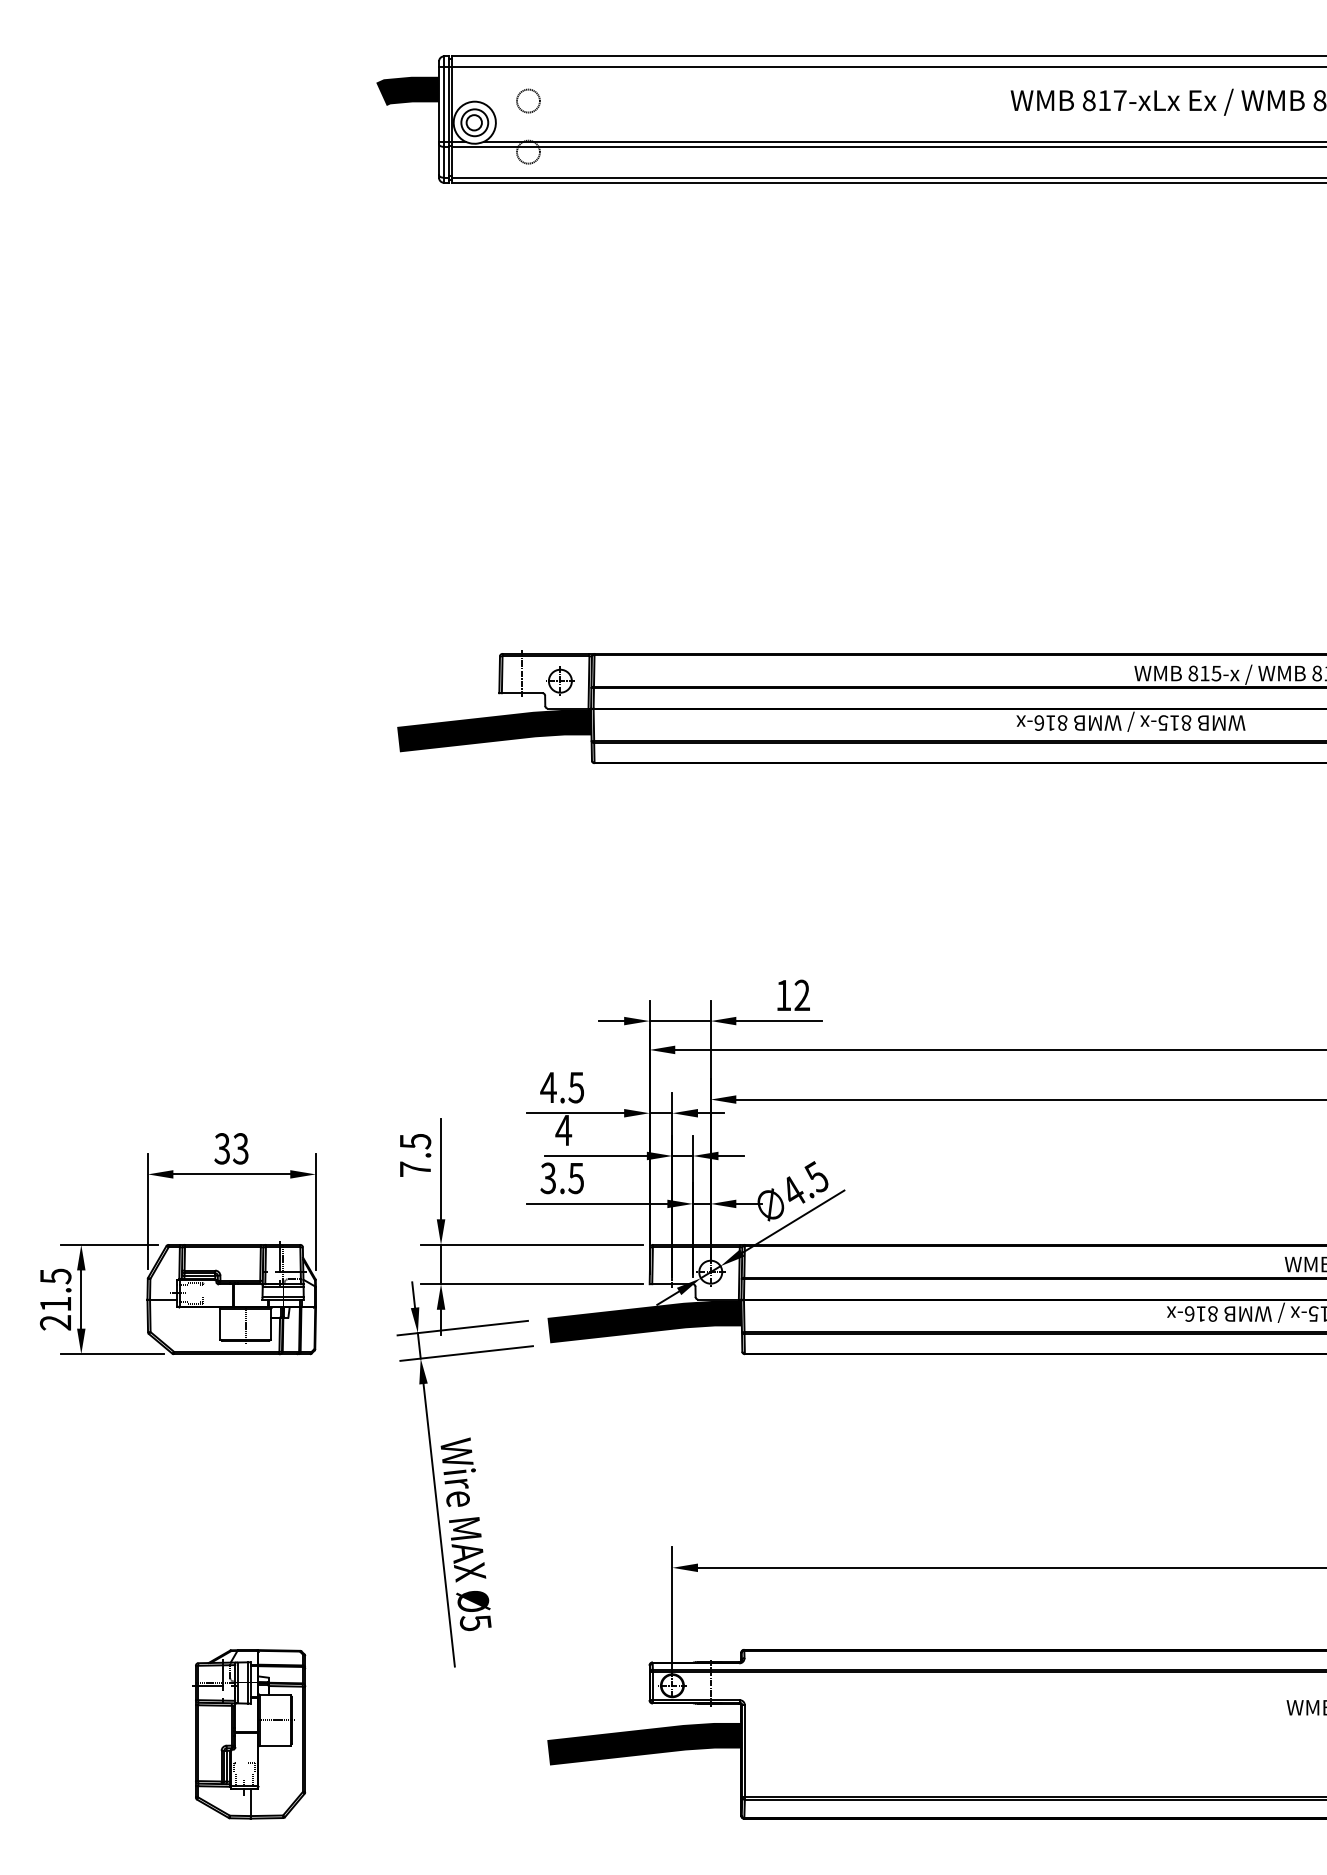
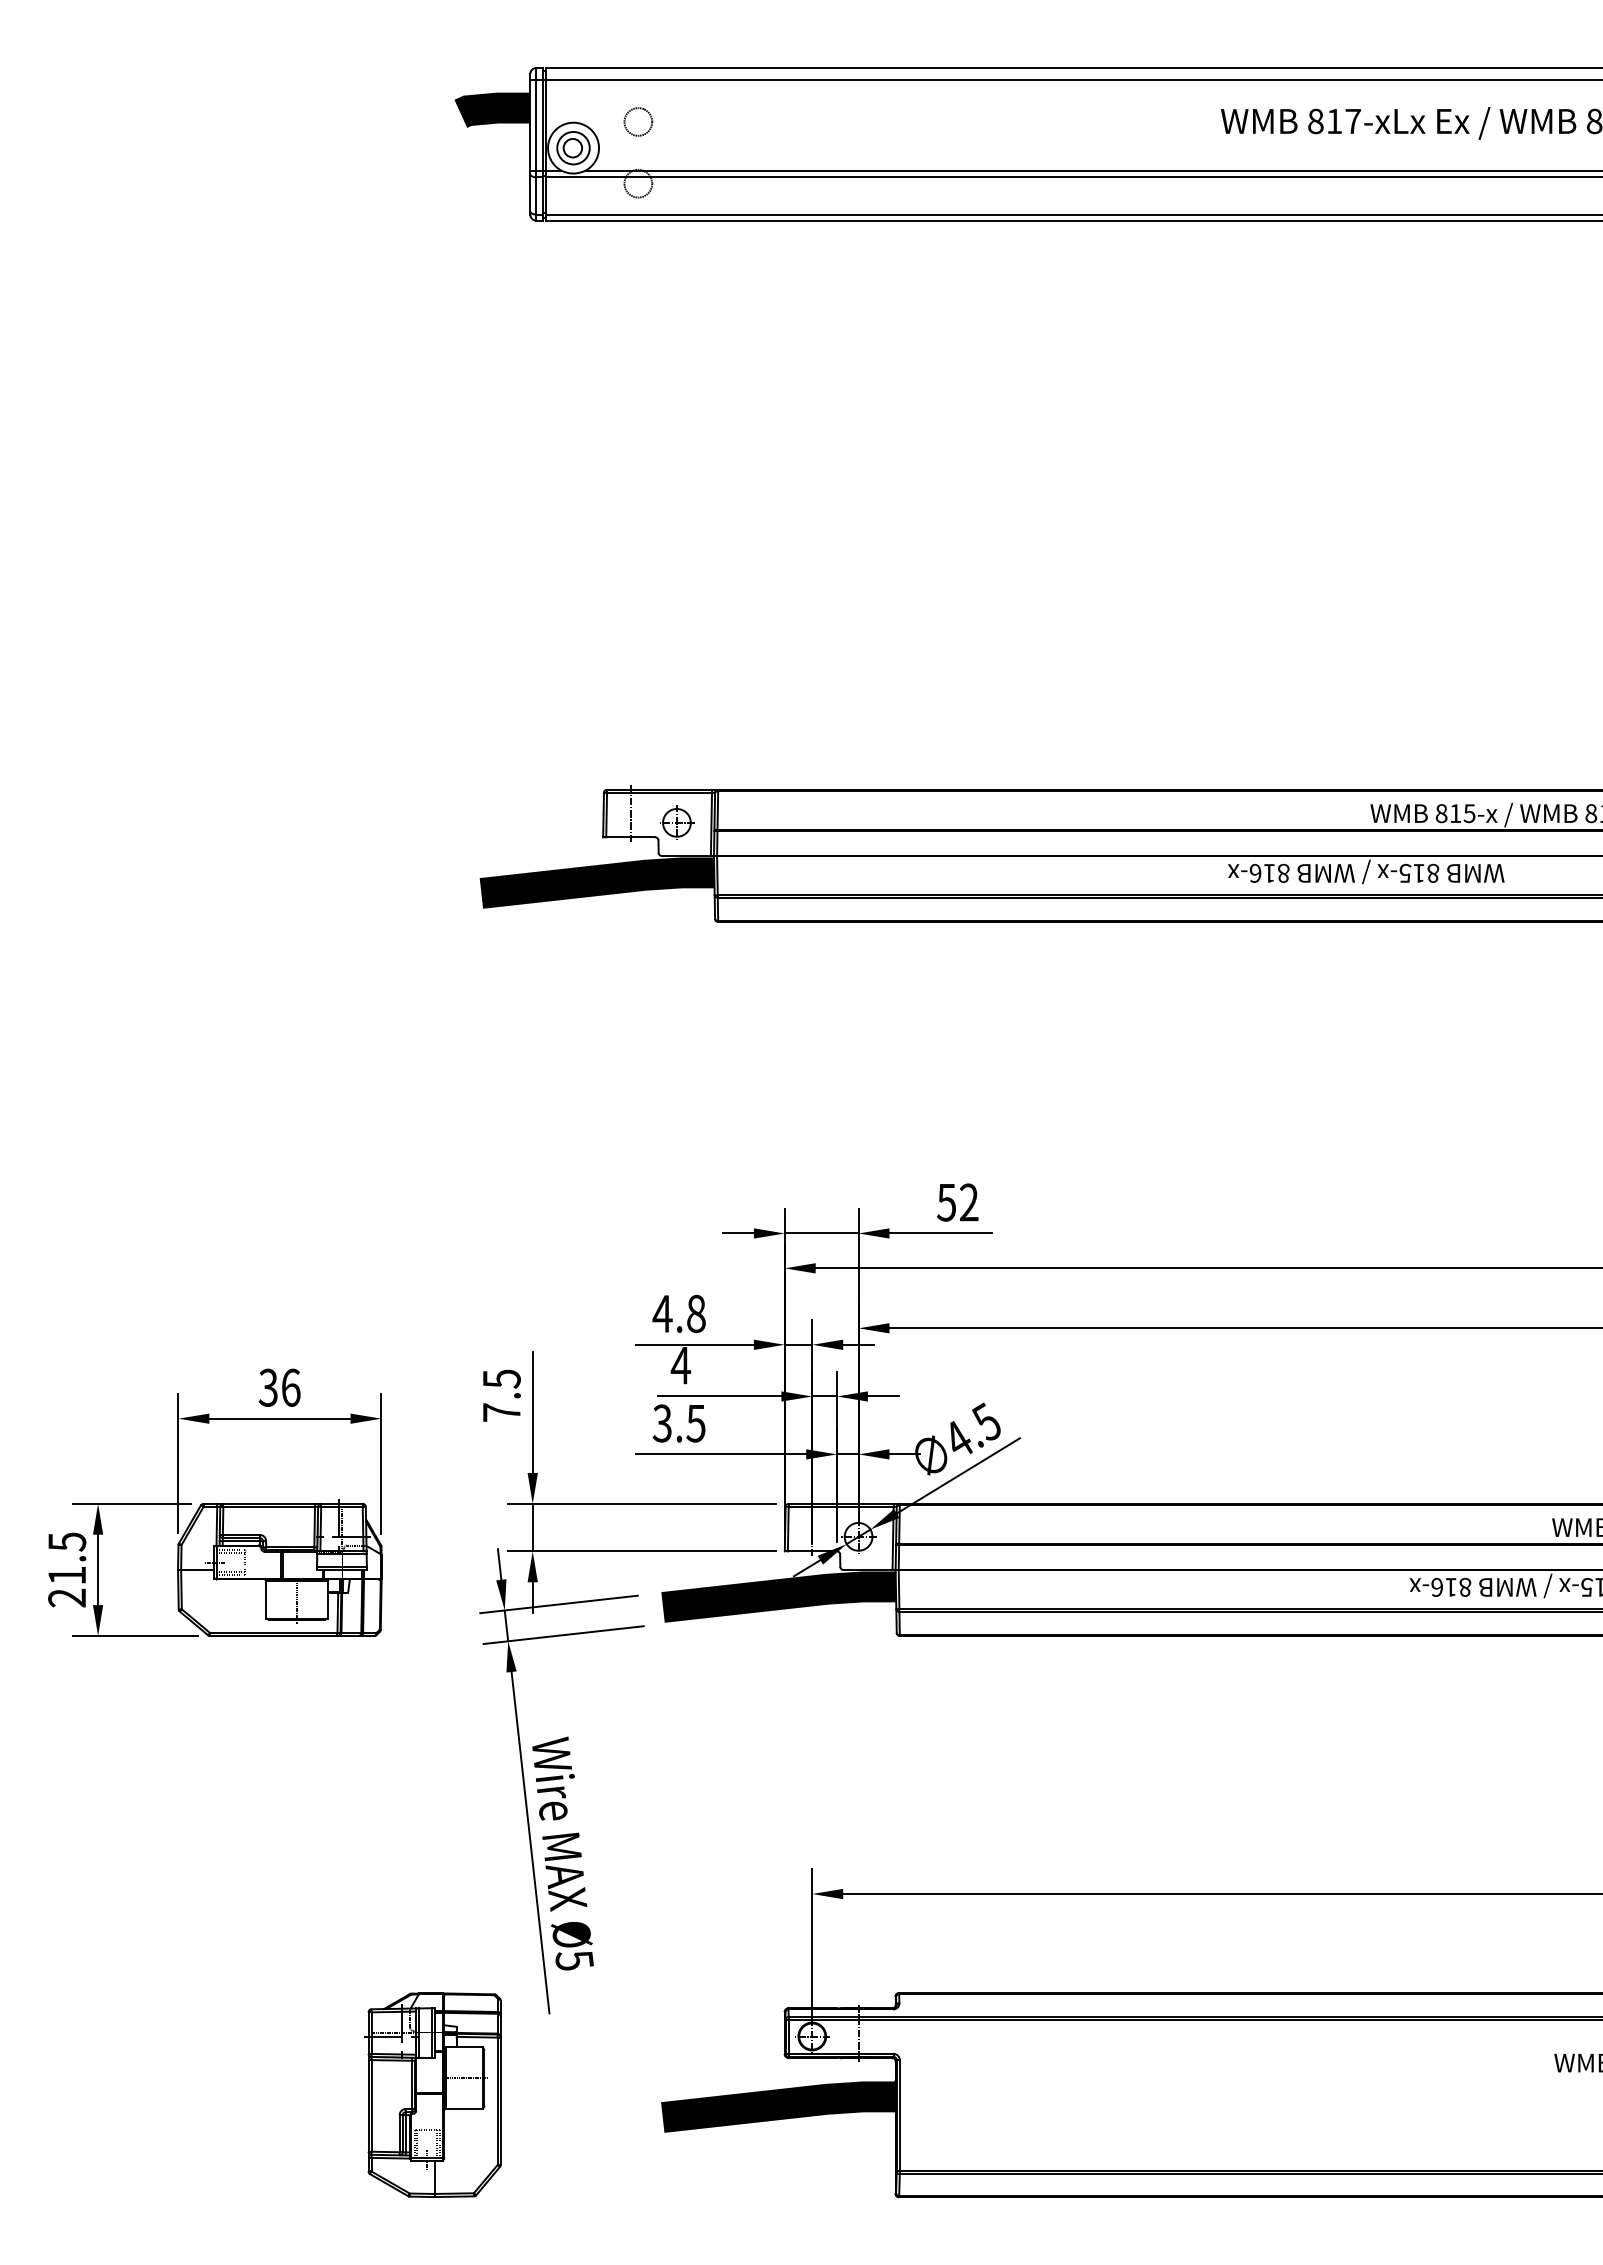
text: (783, 995) -> (946, 1202), 12 -> 52
text: (575, 1087) -> (695, 1313), 4.5 -> 4.8
text: (240, 1148) -> (290, 1387), 33 -> 36
part: (248, 1733) -> (432, 2094), moved

